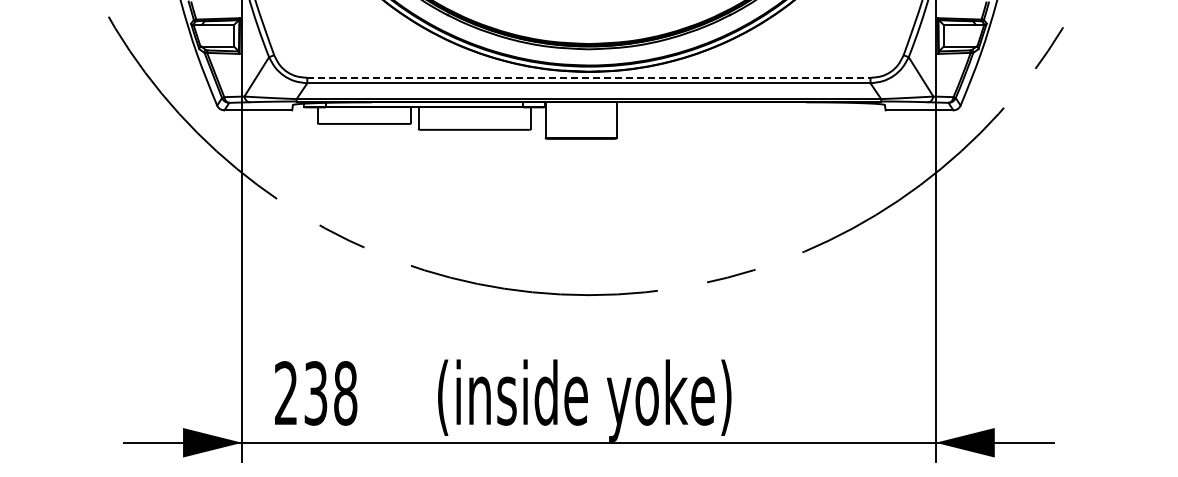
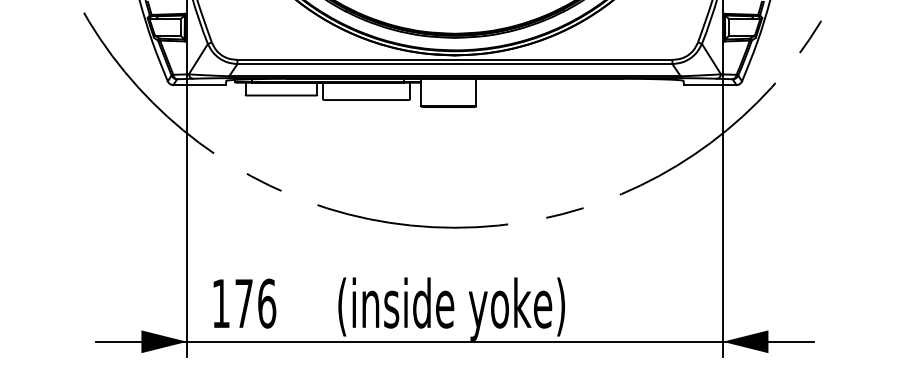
line: (588, 77) -> (454, 59), dashed -> solid
text: (316, 393) -> (244, 303), 238 -> 176

